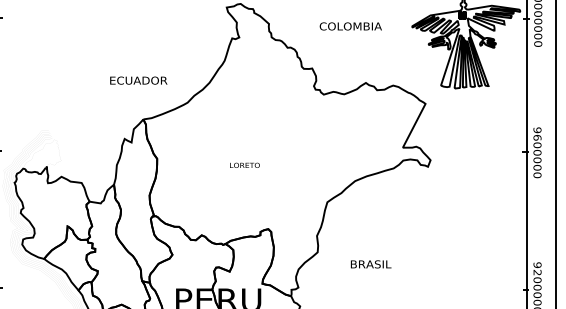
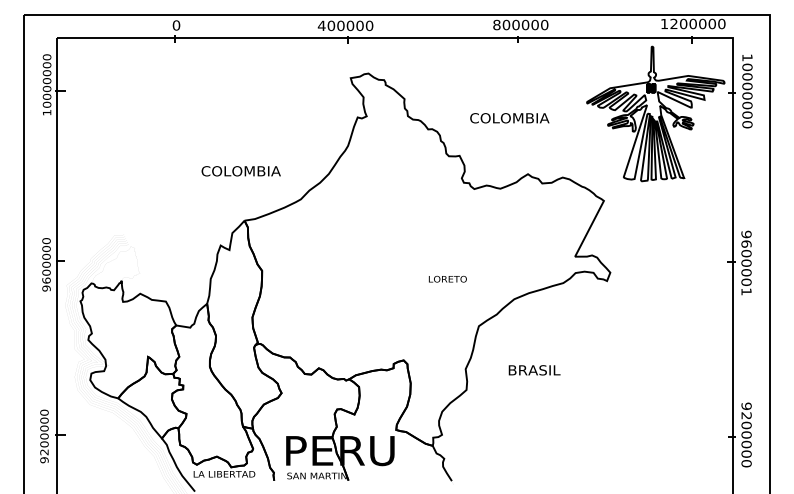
text: (350, 26) -> (509, 118), moved
text: (140, 80) -> (240, 171), ECUADOR -> COLOMBIA
text: (244, 164) -> (447, 278), moved
text: (537, 175) -> (746, 291), 9600000 -> 9600001
text: (371, 264) -> (534, 370), moved

